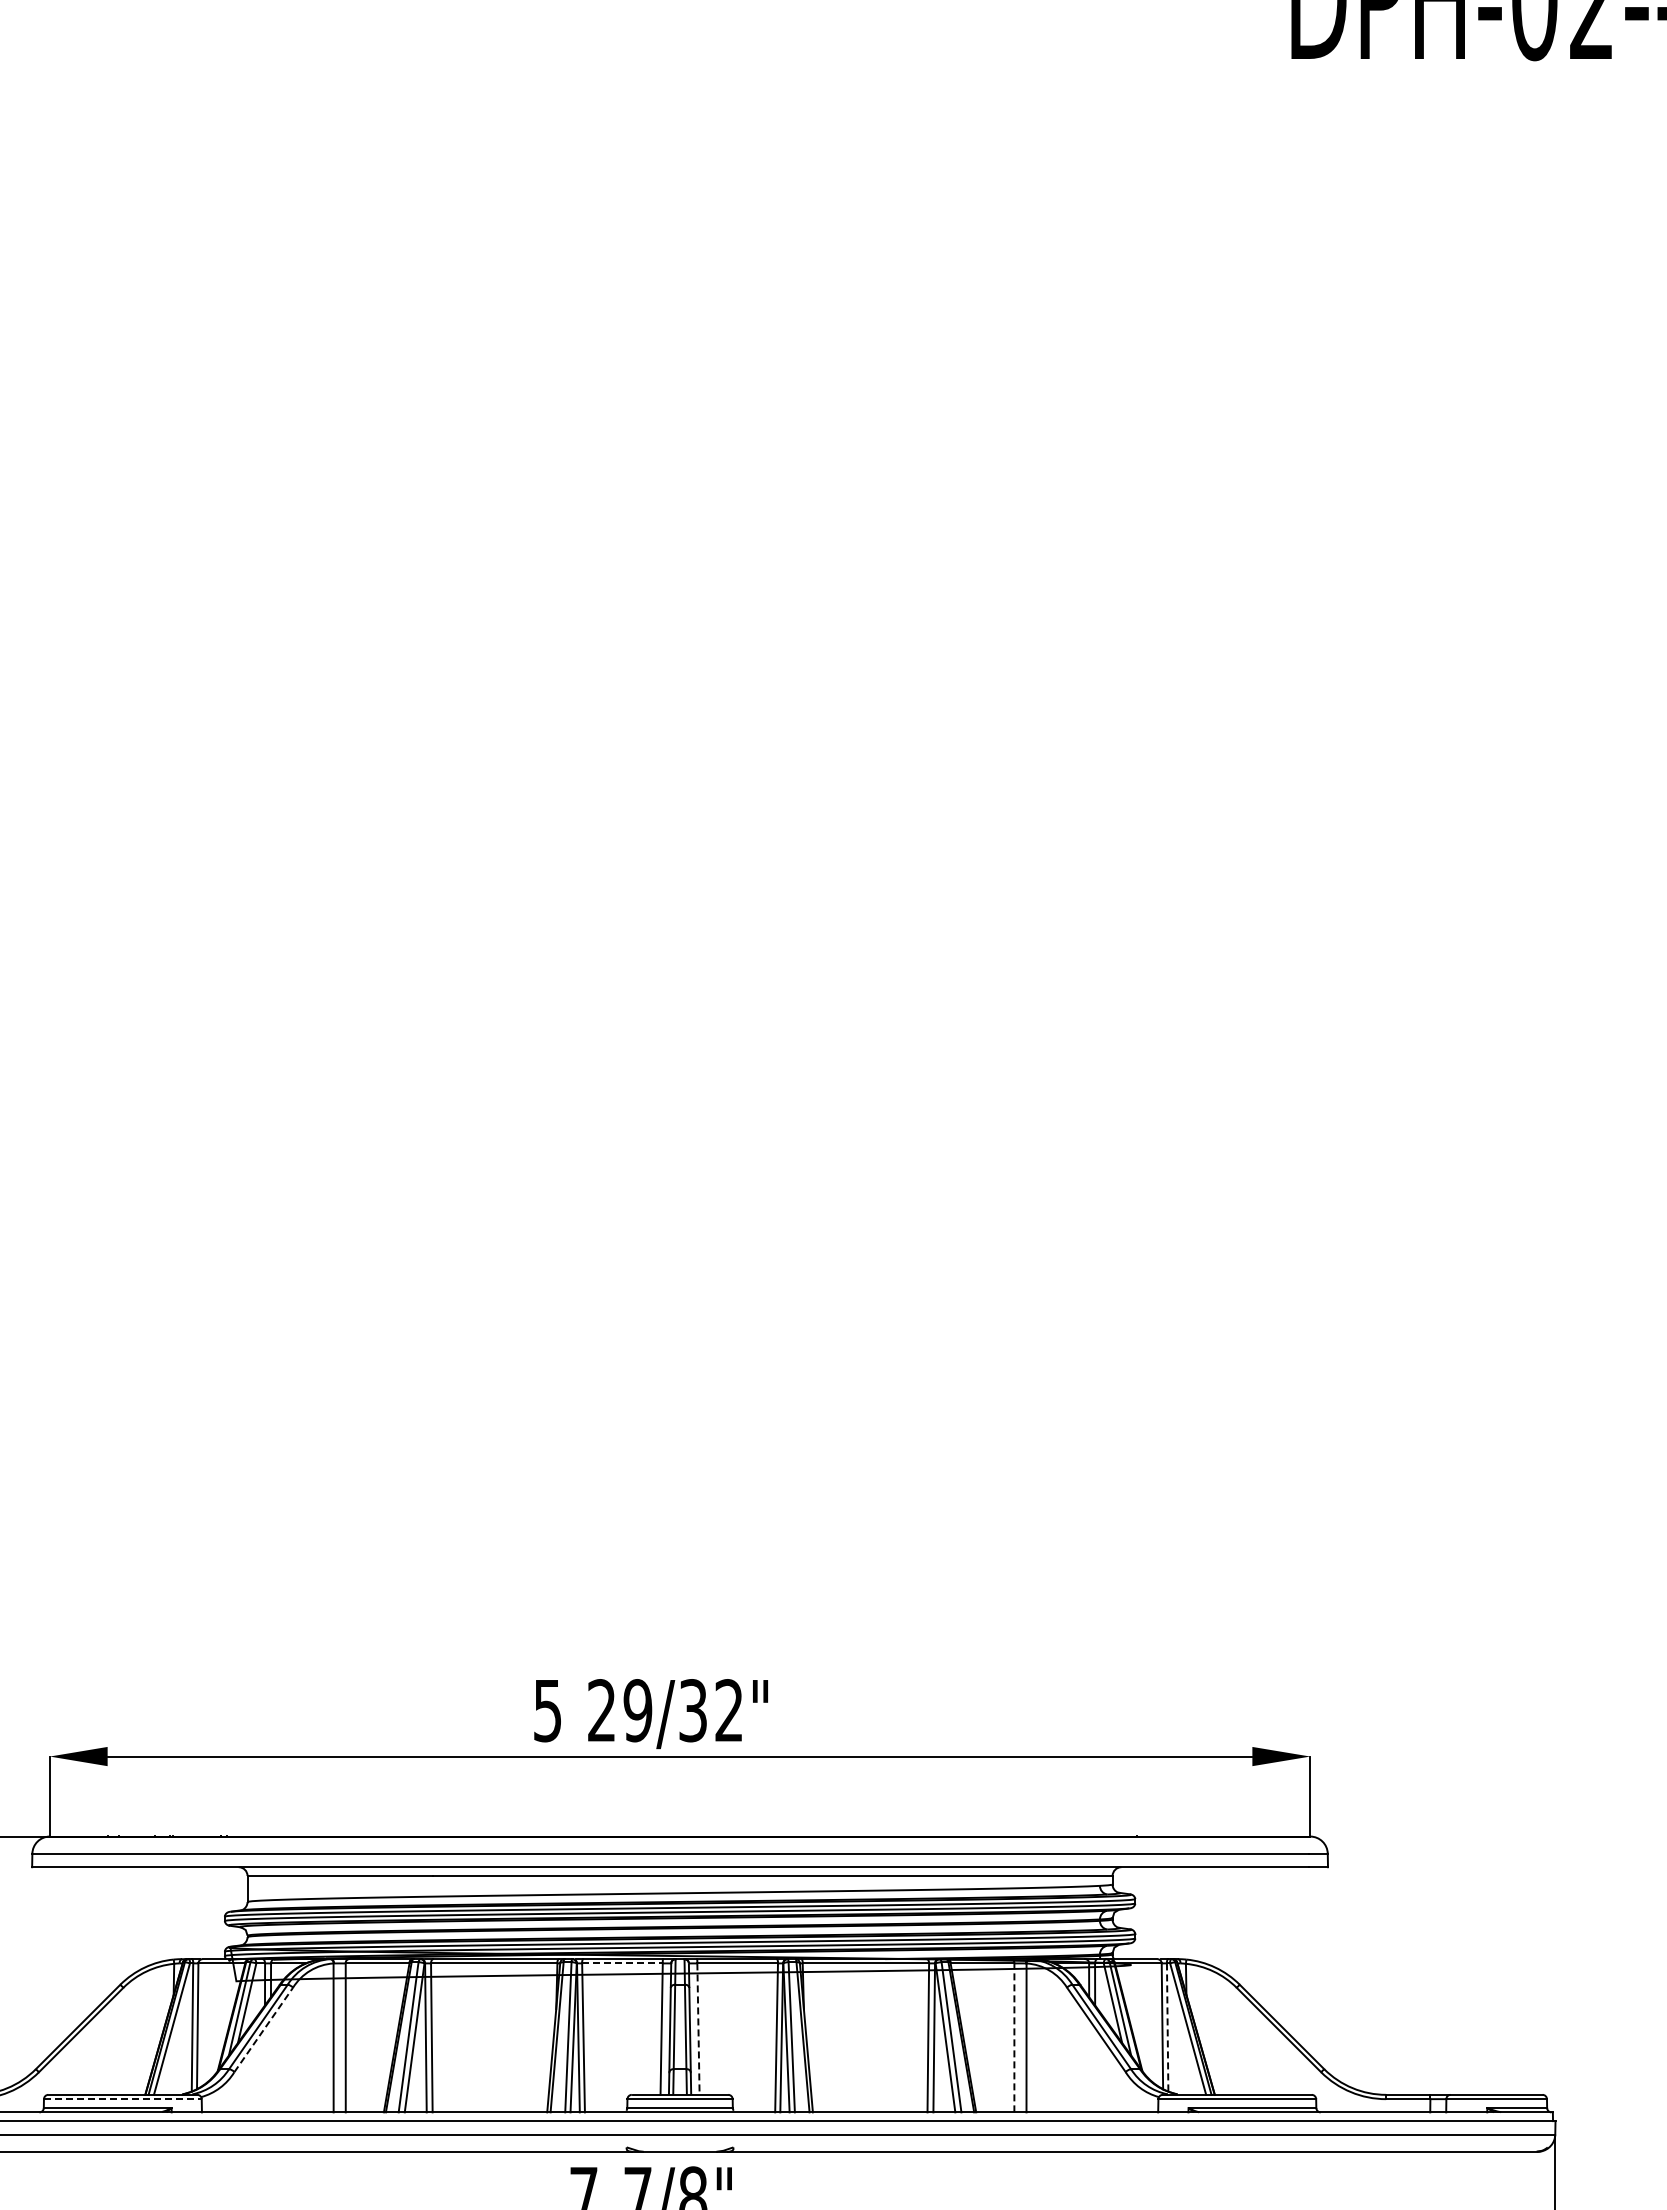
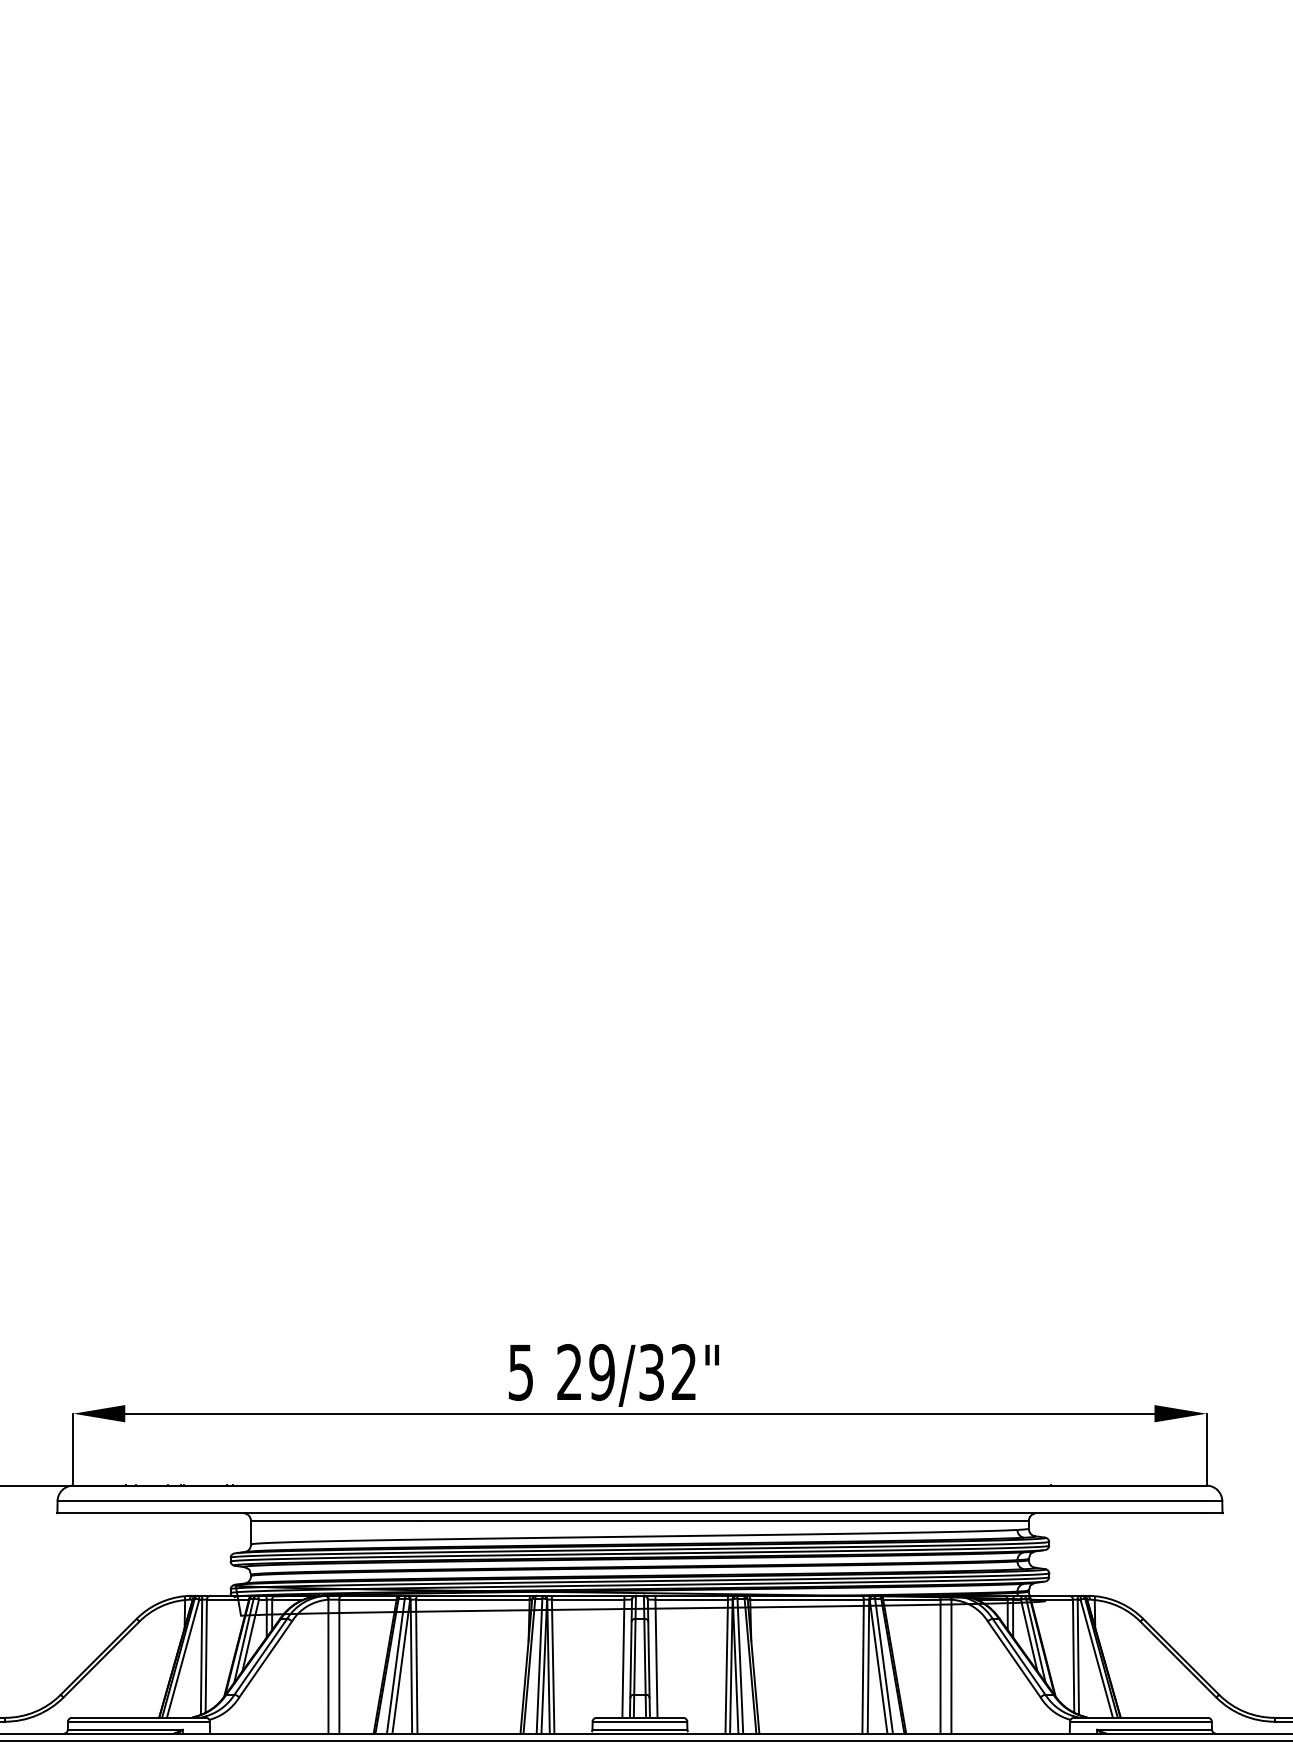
line: (622, 1963) -> (588, 1599), dashed -> solid
line: (1167, 2028) -> (1078, 1658), dashed -> solid
line: (263, 2029) -> (265, 1659), dashed -> solid
line: (698, 2029) -> (656, 1659), dashed -> solid
line: (1014, 2037) -> (940, 1666), dashed -> solid
line: (122, 2099) -> (138, 1722), dashed -> solid

